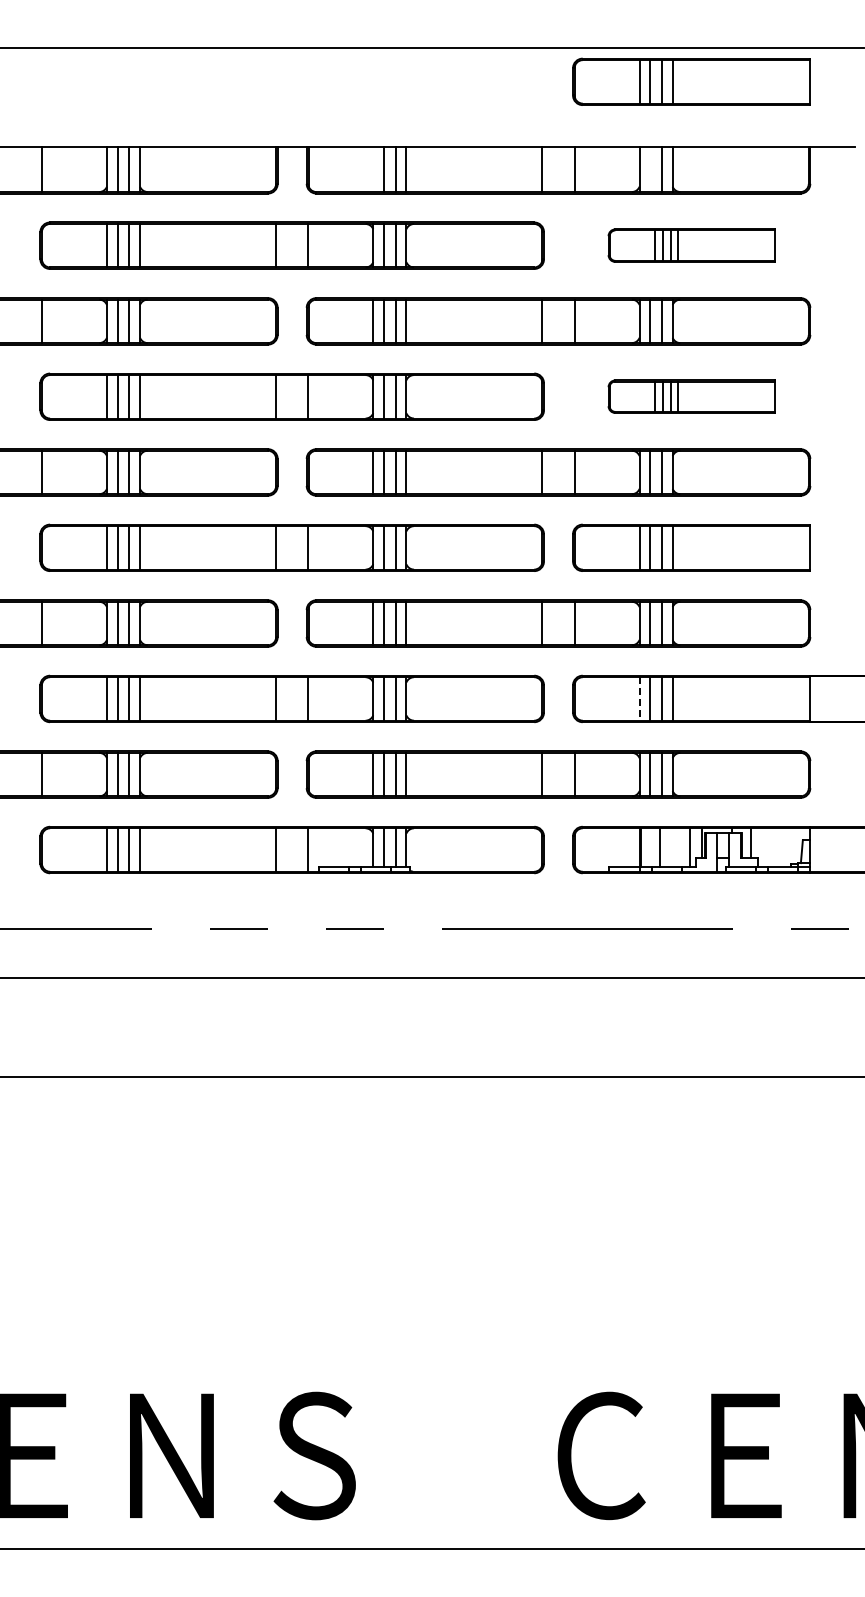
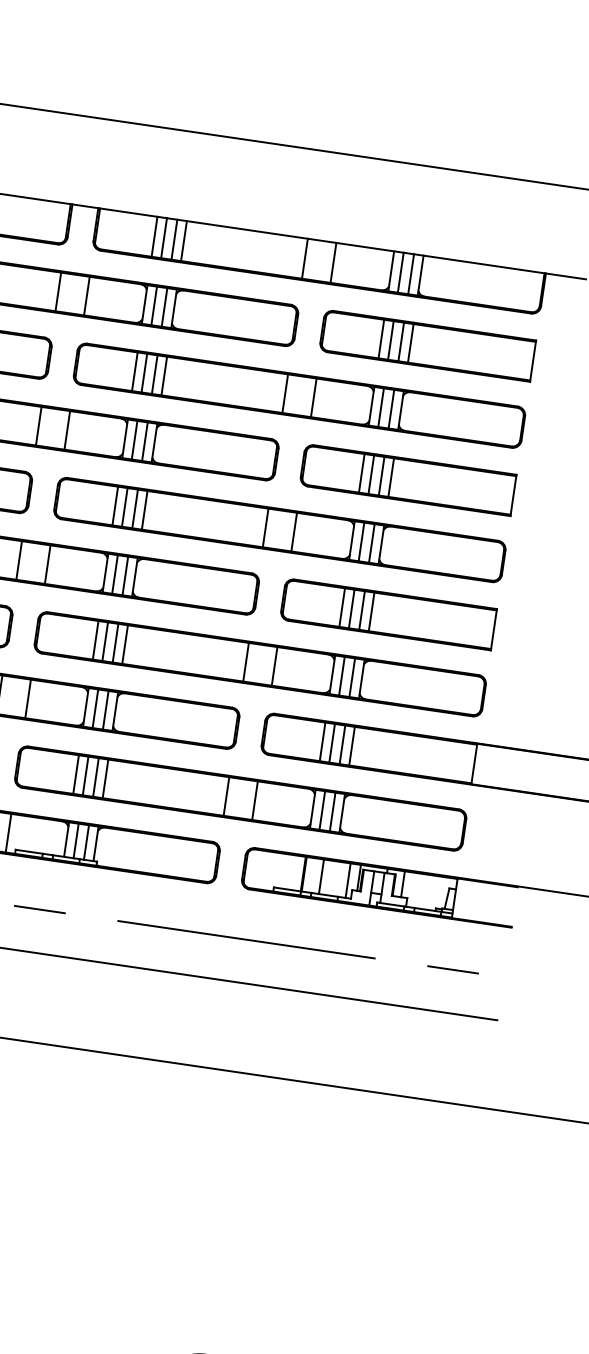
part: (691, 81) -> (448, 199), removed
line: (373, 169) -> (154, 236), added
line: (650, 169) -> (400, 272), added
part: (691, 245) -> (427, 345), size x1.43
part: (691, 396) -> (407, 479), size x1.43
line: (639, 698) -> (322, 741), dashed -> solid

